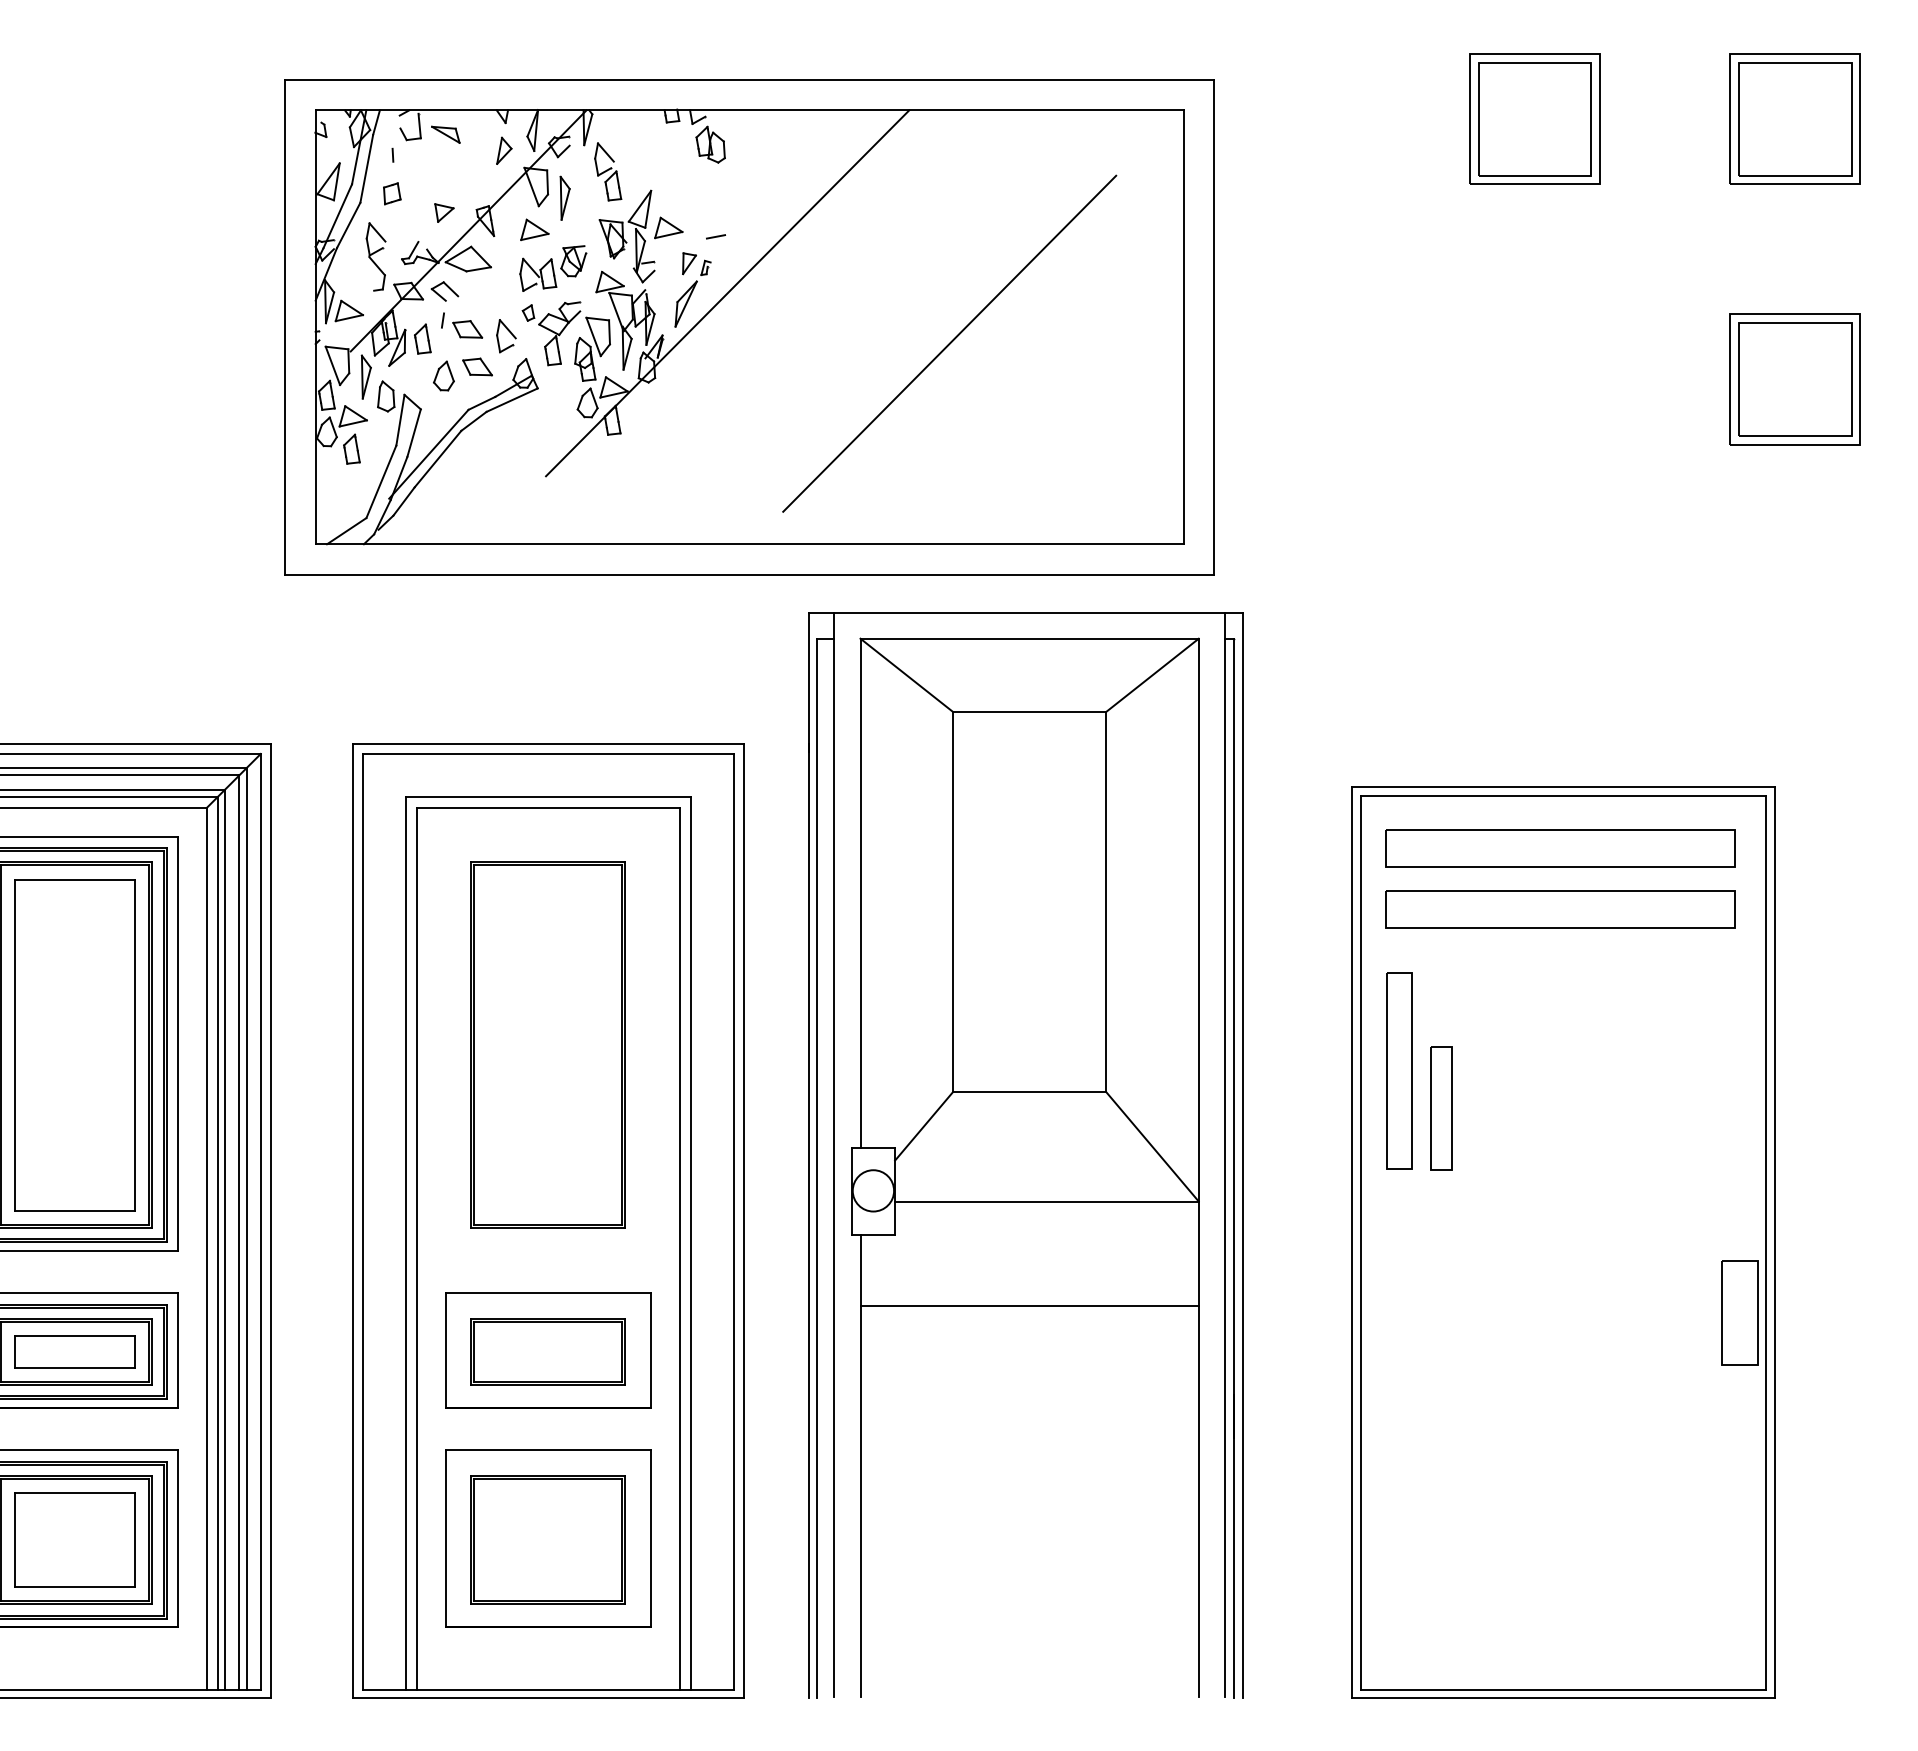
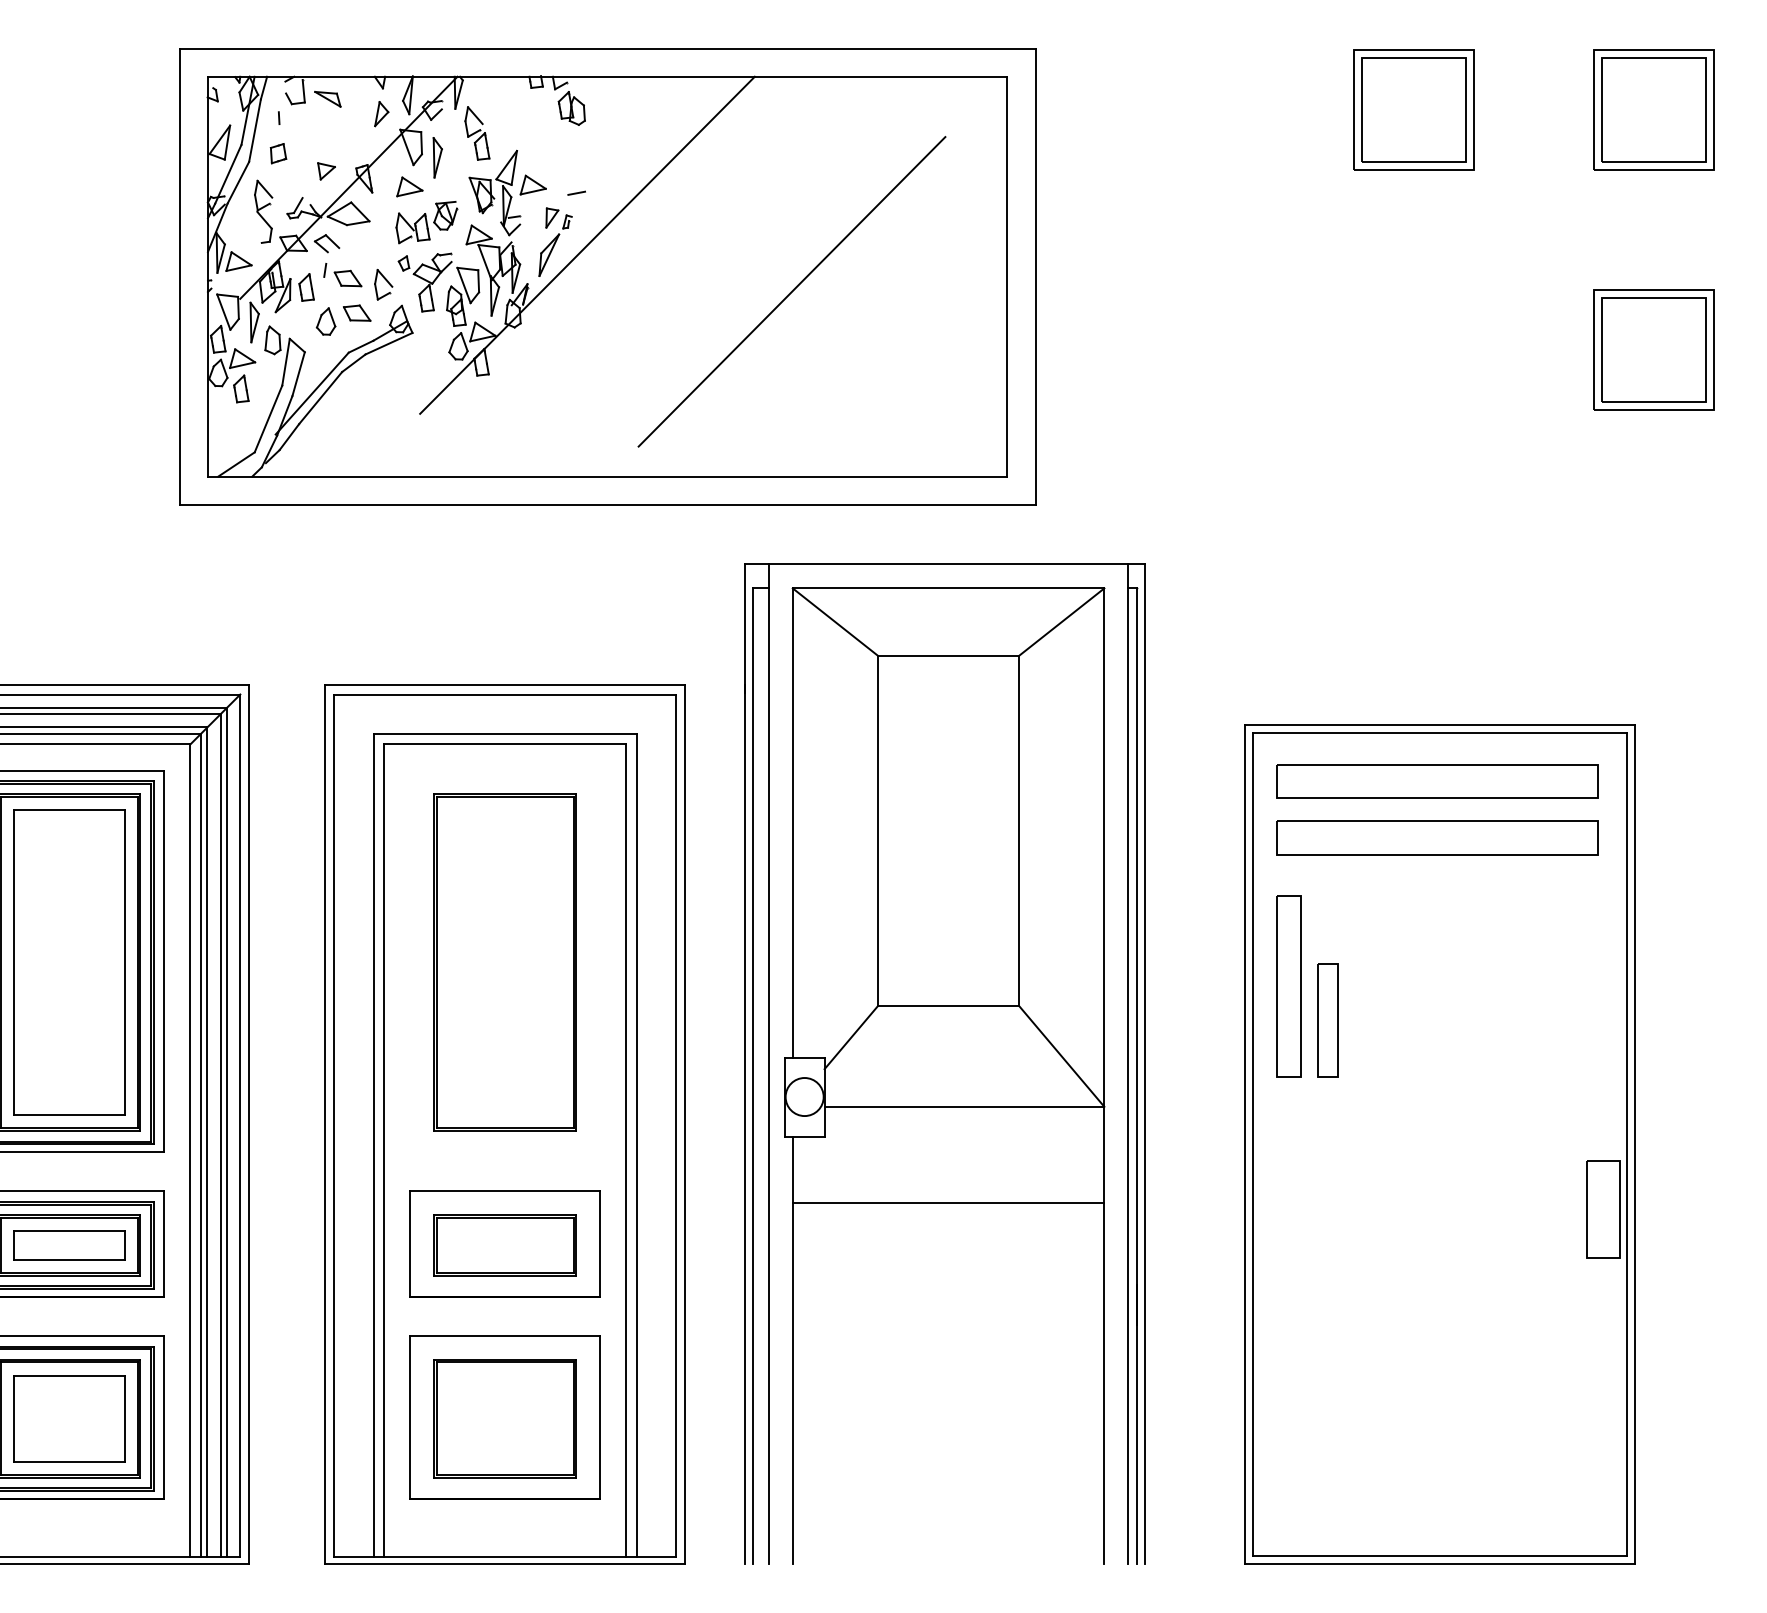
part: (749, 327) -> (607, 276), moved

